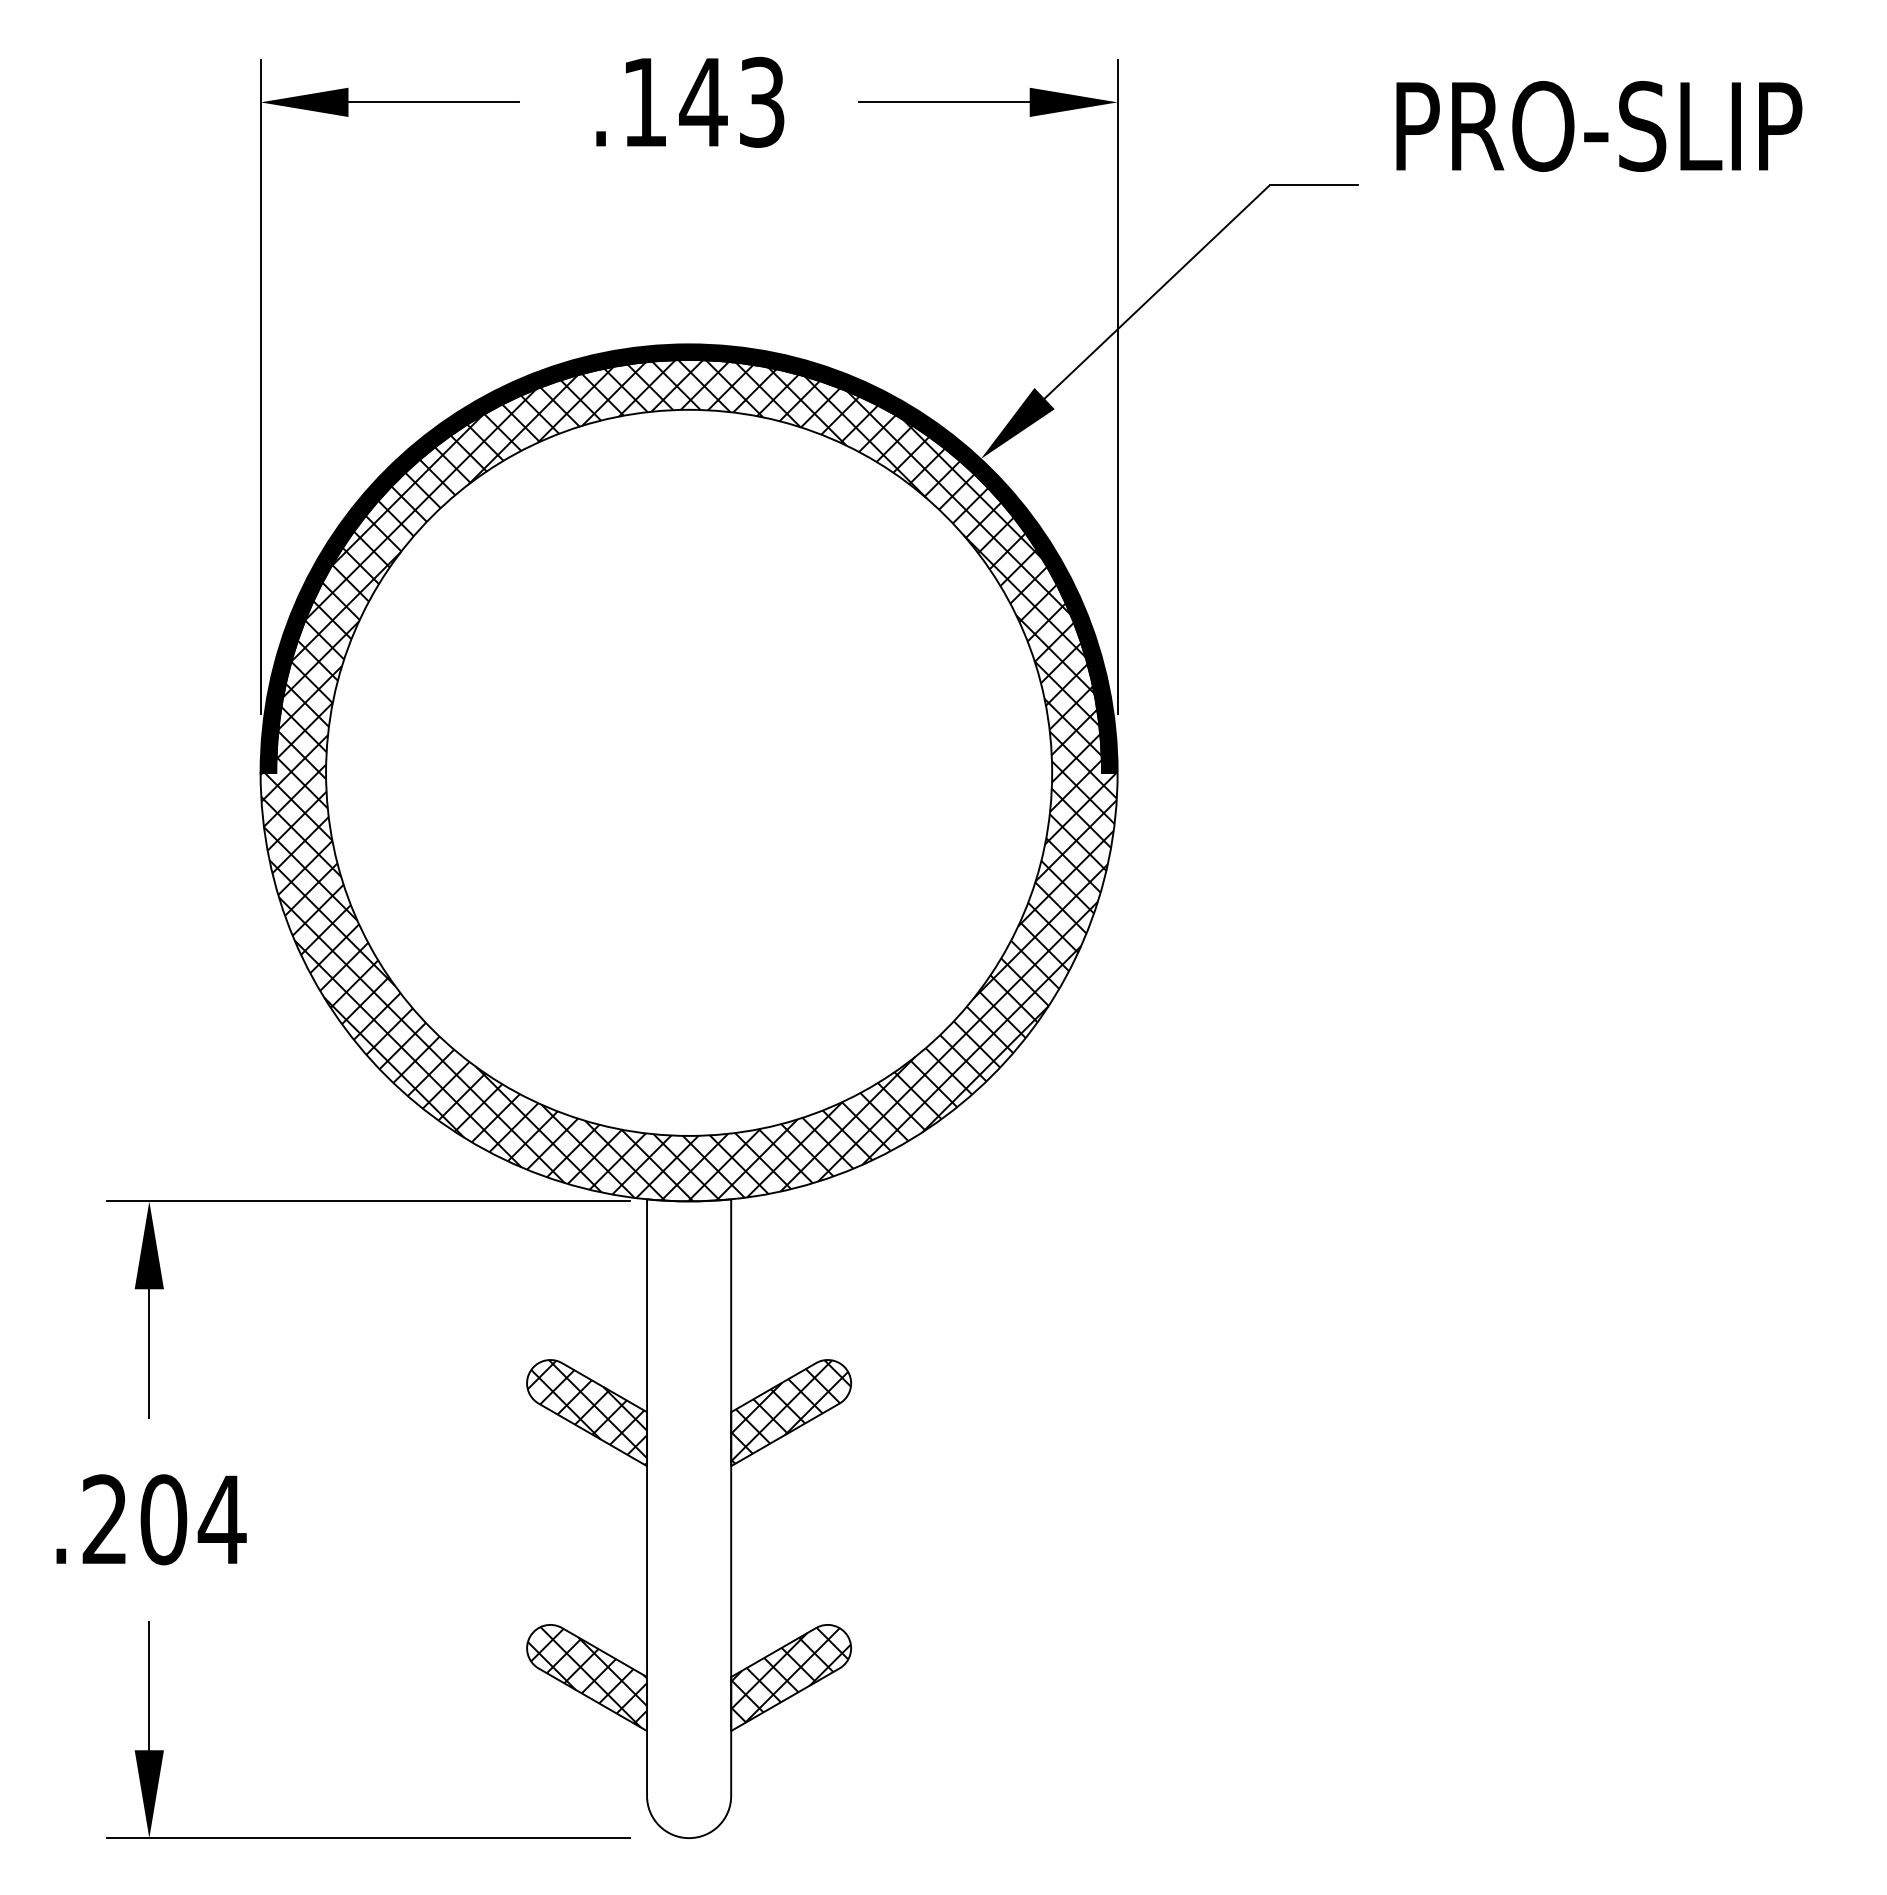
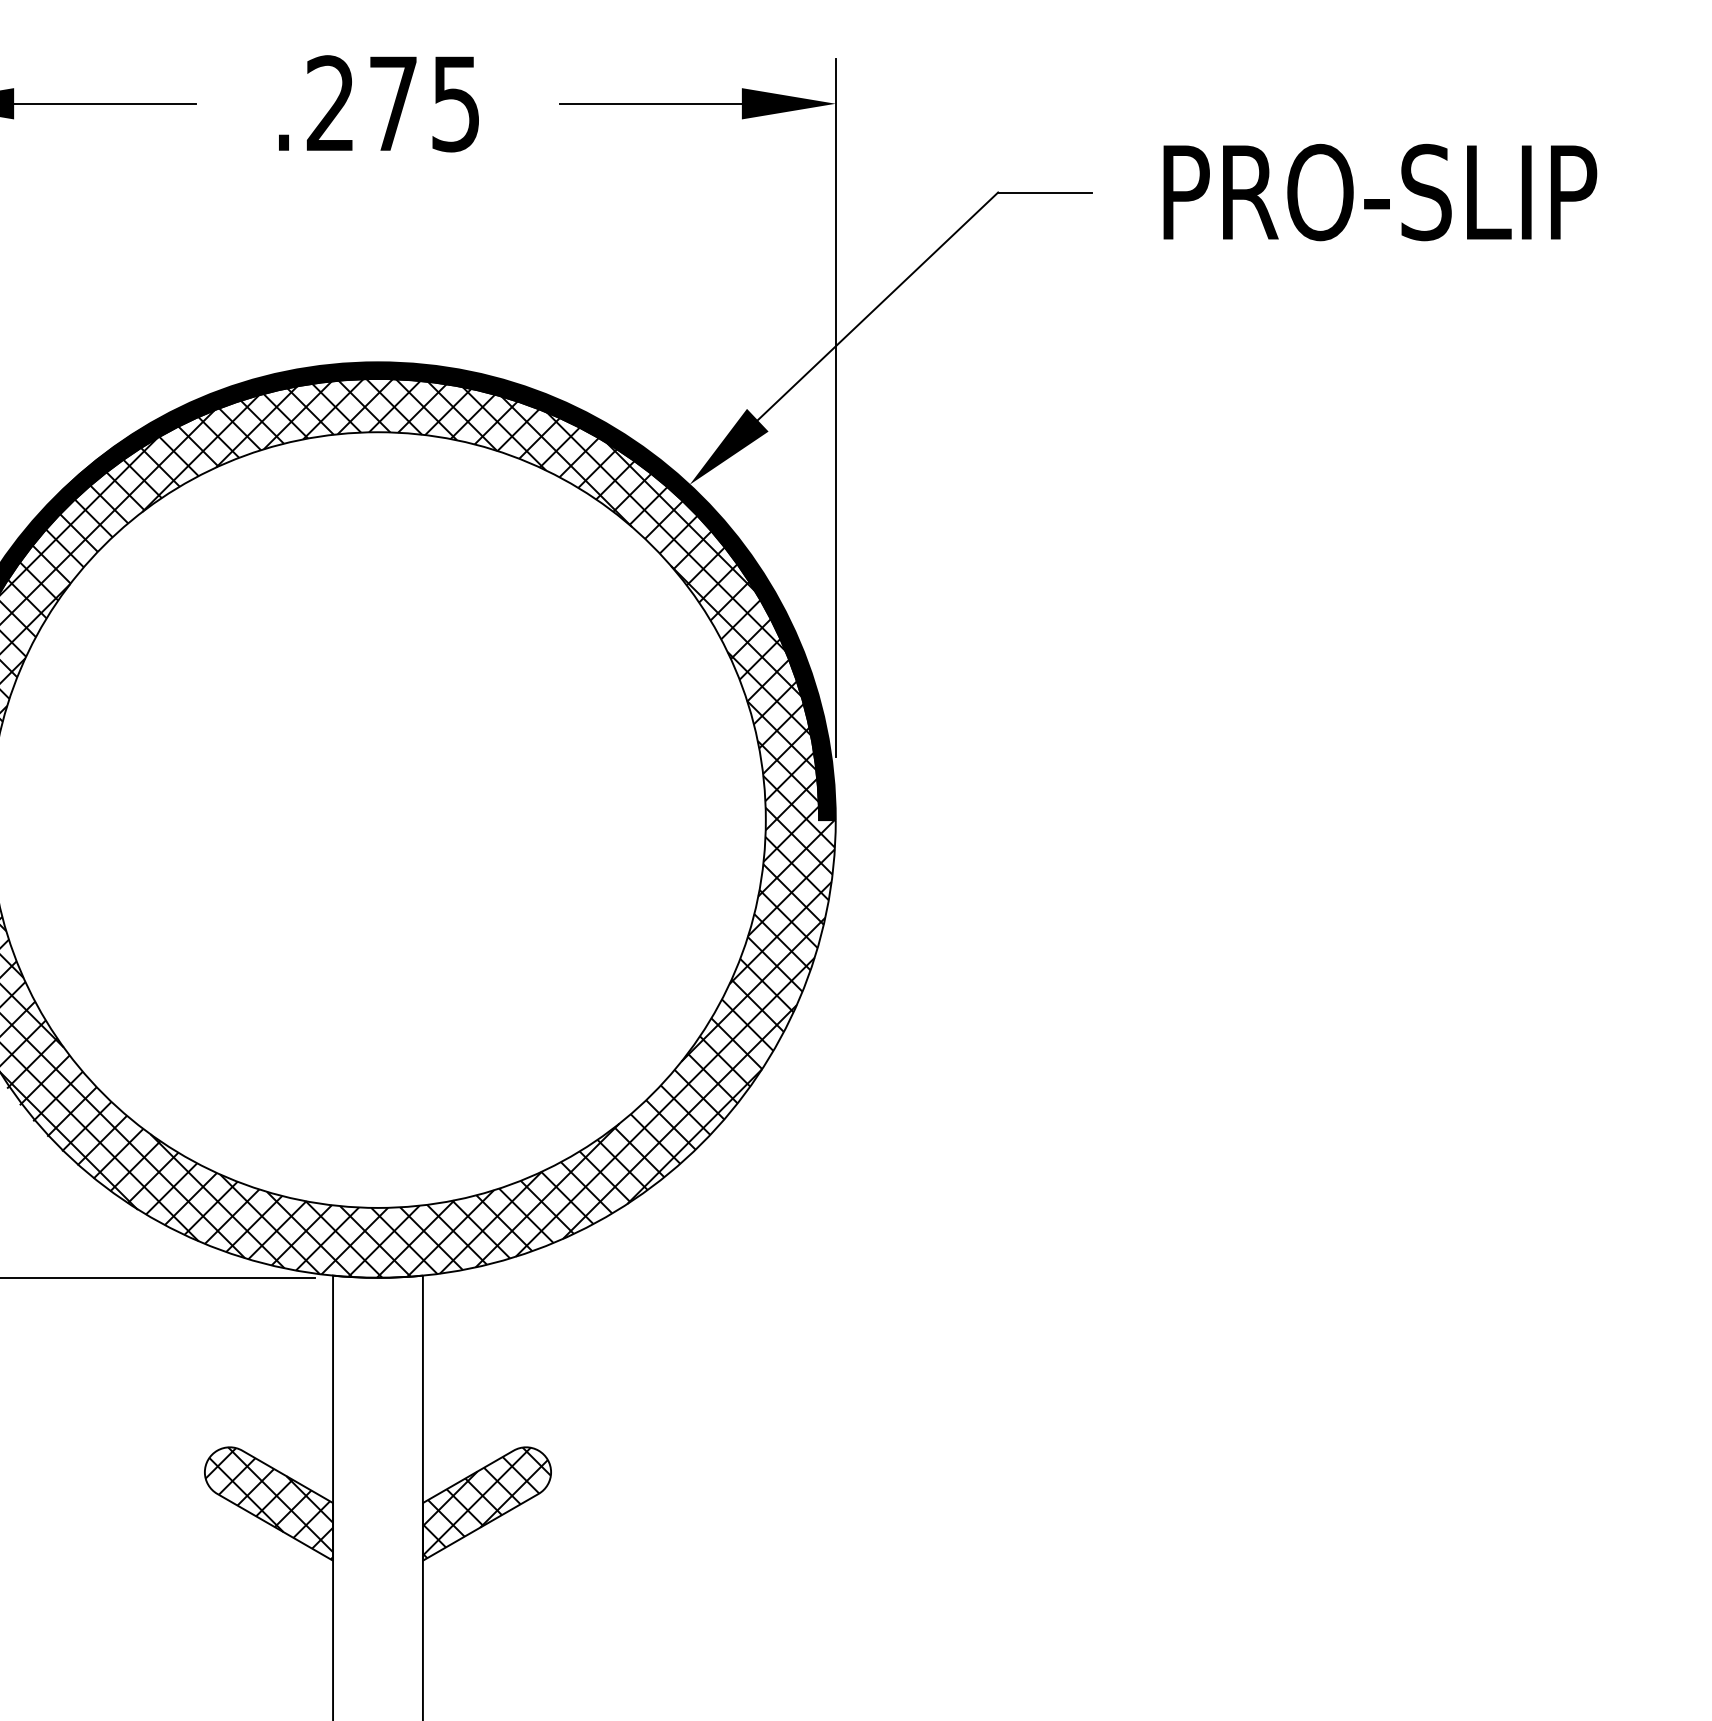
text: (703, 101) -> (393, 102), .143 -> .275
text: (1599, 126) -> (1380, 192), moved

